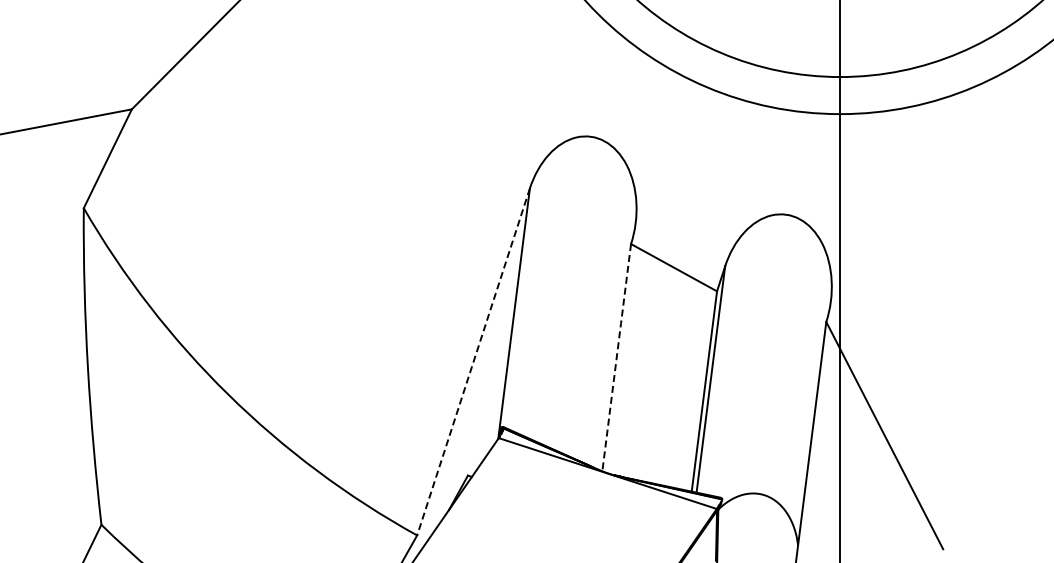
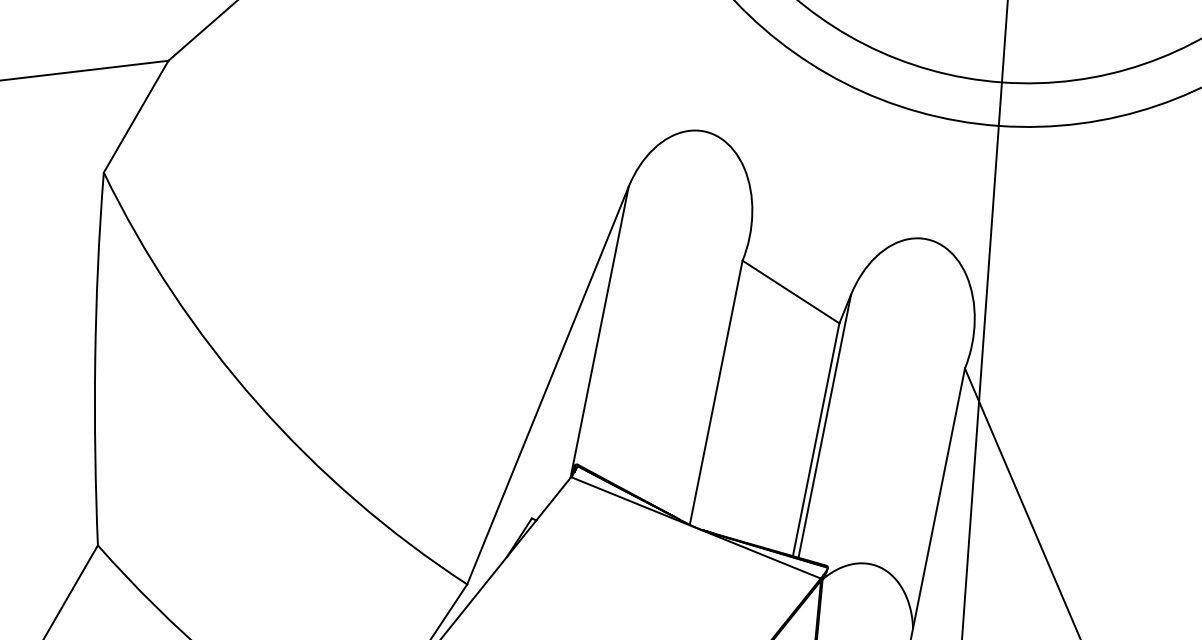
line: (616, 357) -> (715, 392), dashed -> solid
line: (473, 362) -> (547, 386), dashed -> solid

